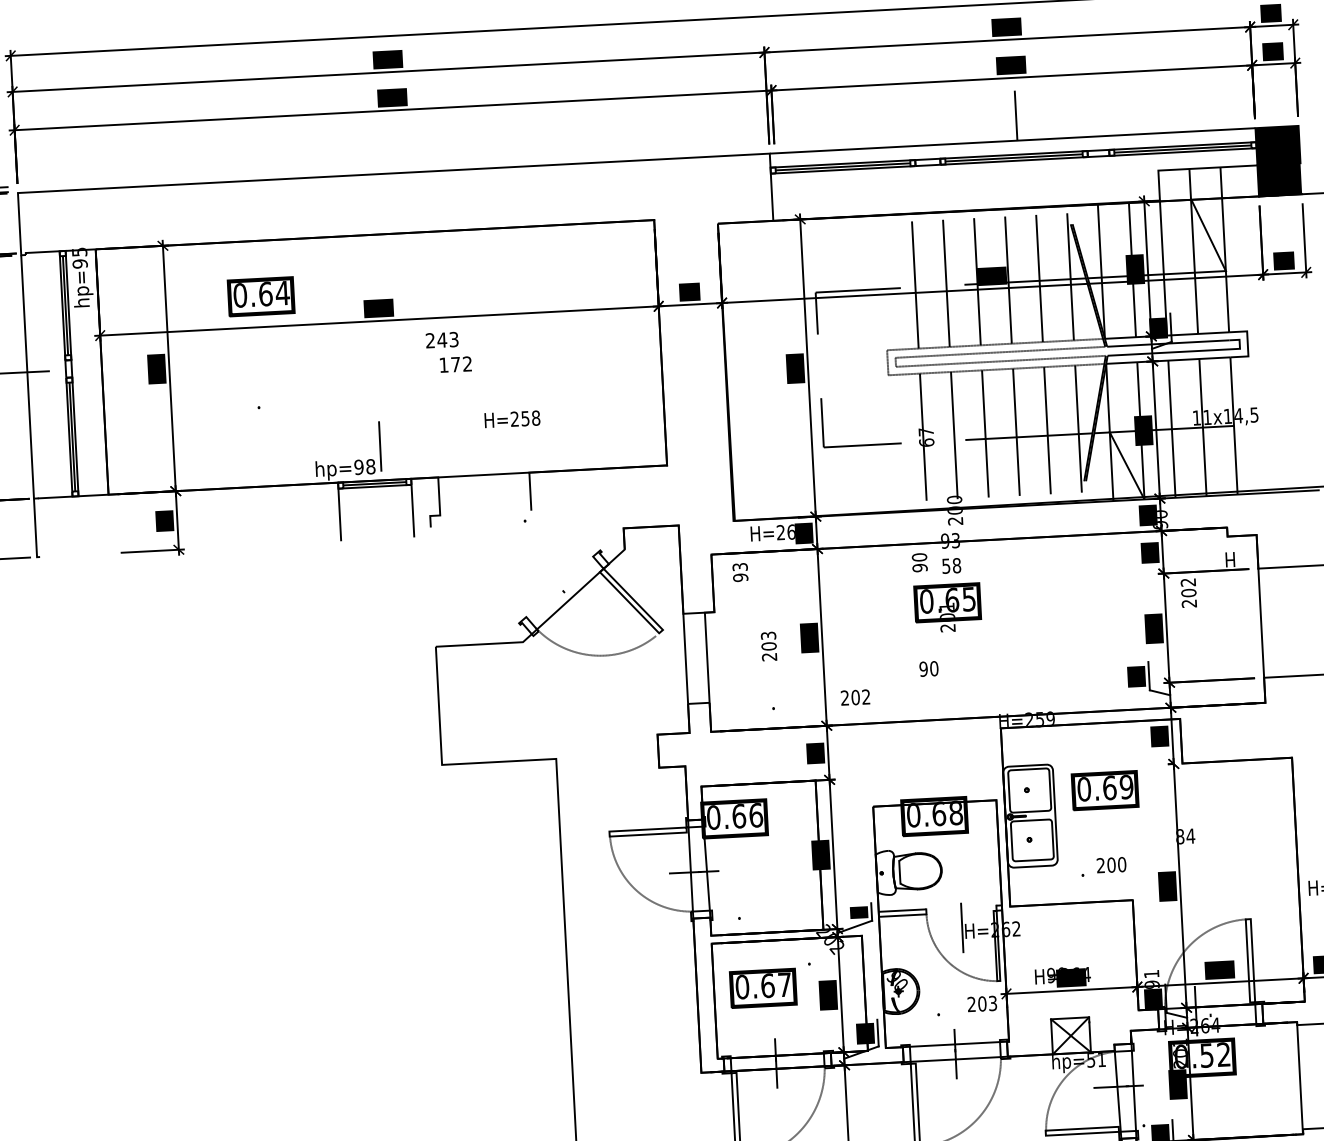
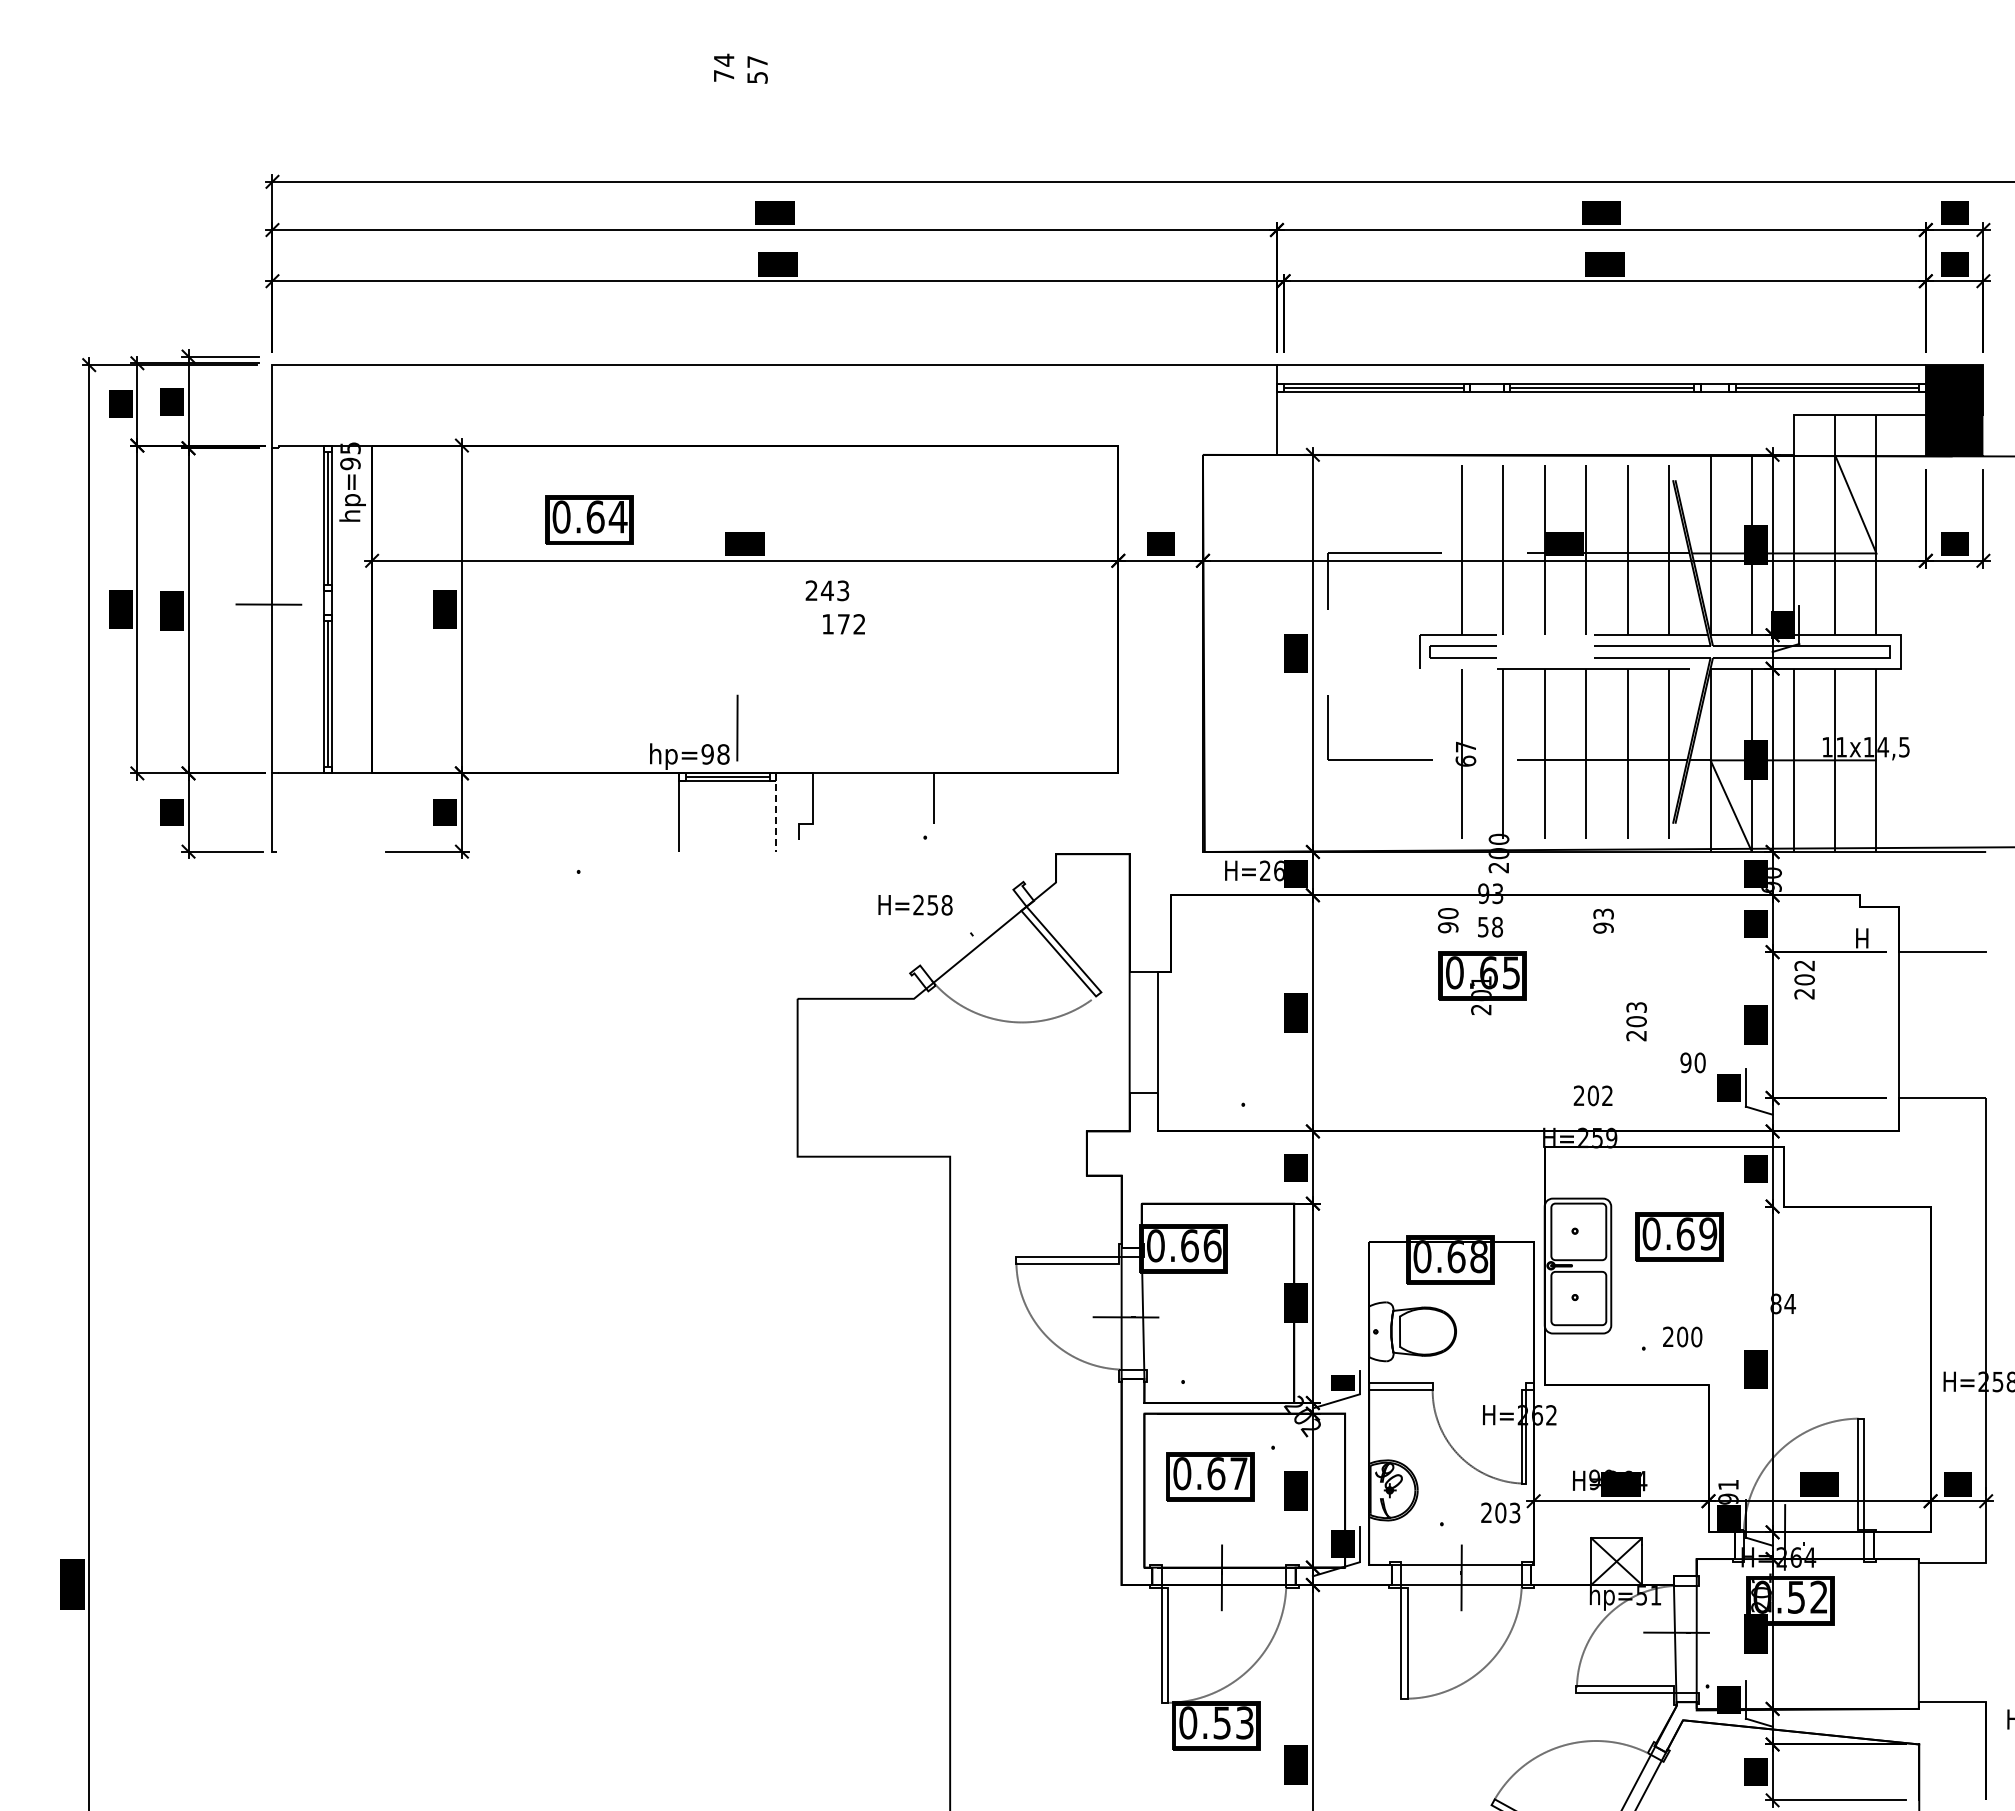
line: (1015, 115) -> (1607, 331), removed
text: (398, 415) -> (764, 892), moved
line: (412, 508) -> (776, 813), solid -> dashed
text: (754, 611) -> (1619, 974), moved
text: (889, 683) -> (1639, 1079), moved
line: (962, 927) -> (1479, 1409), removed

